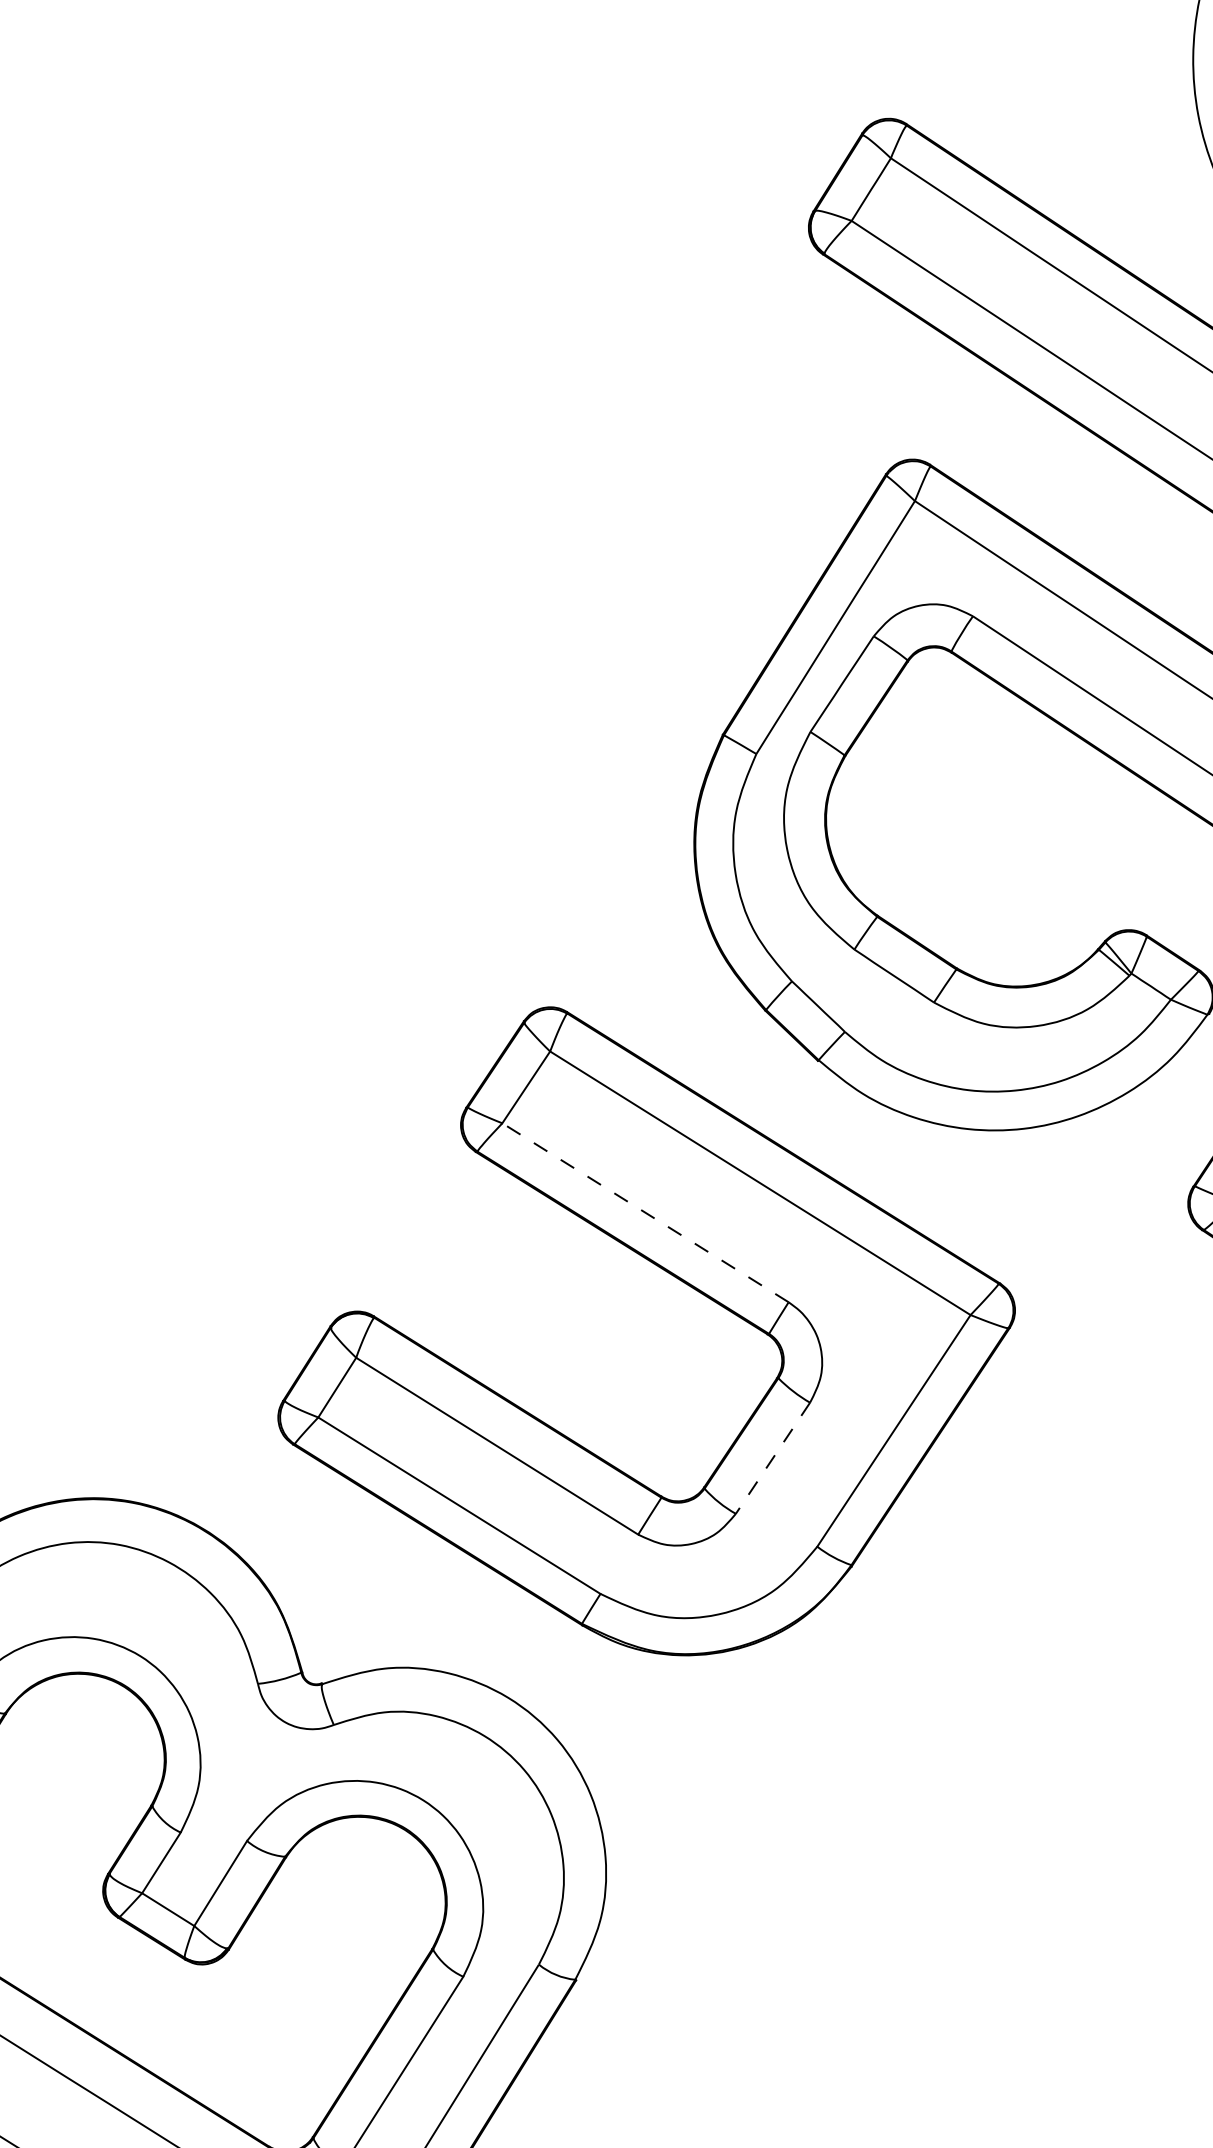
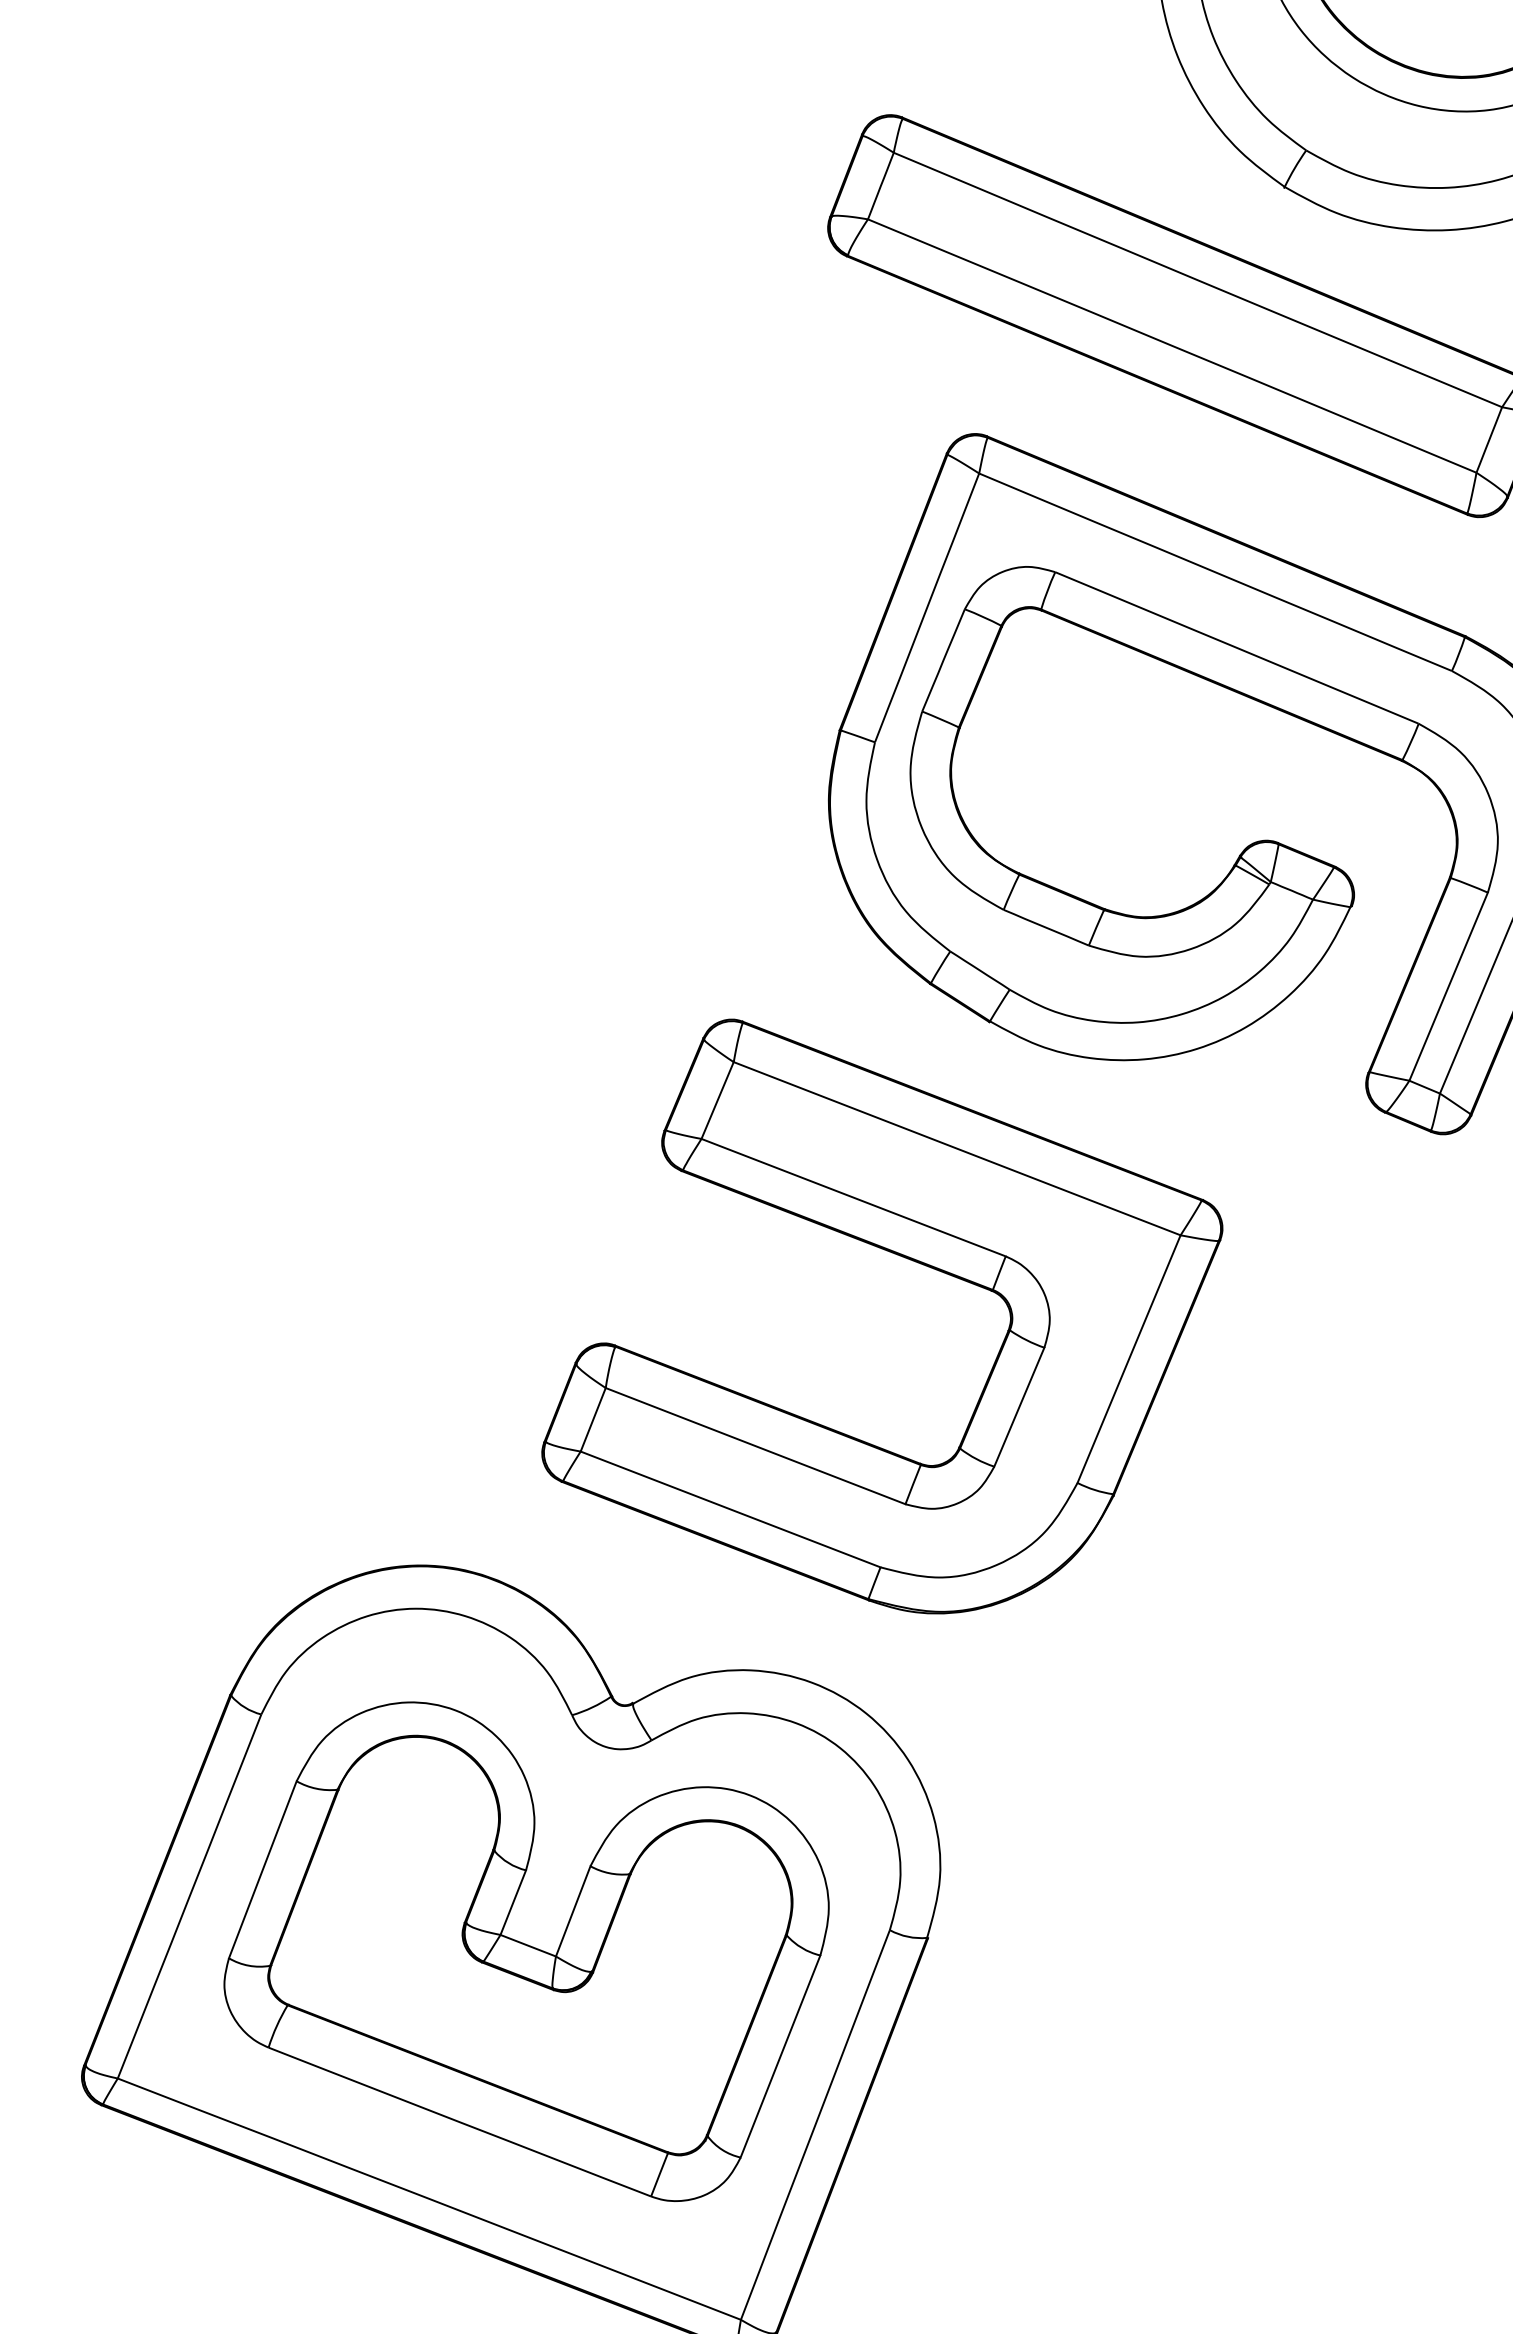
line: (645, 1212) -> (853, 1197), dashed -> solid
line: (773, 1458) -> (1019, 1407), dashed -> solid

